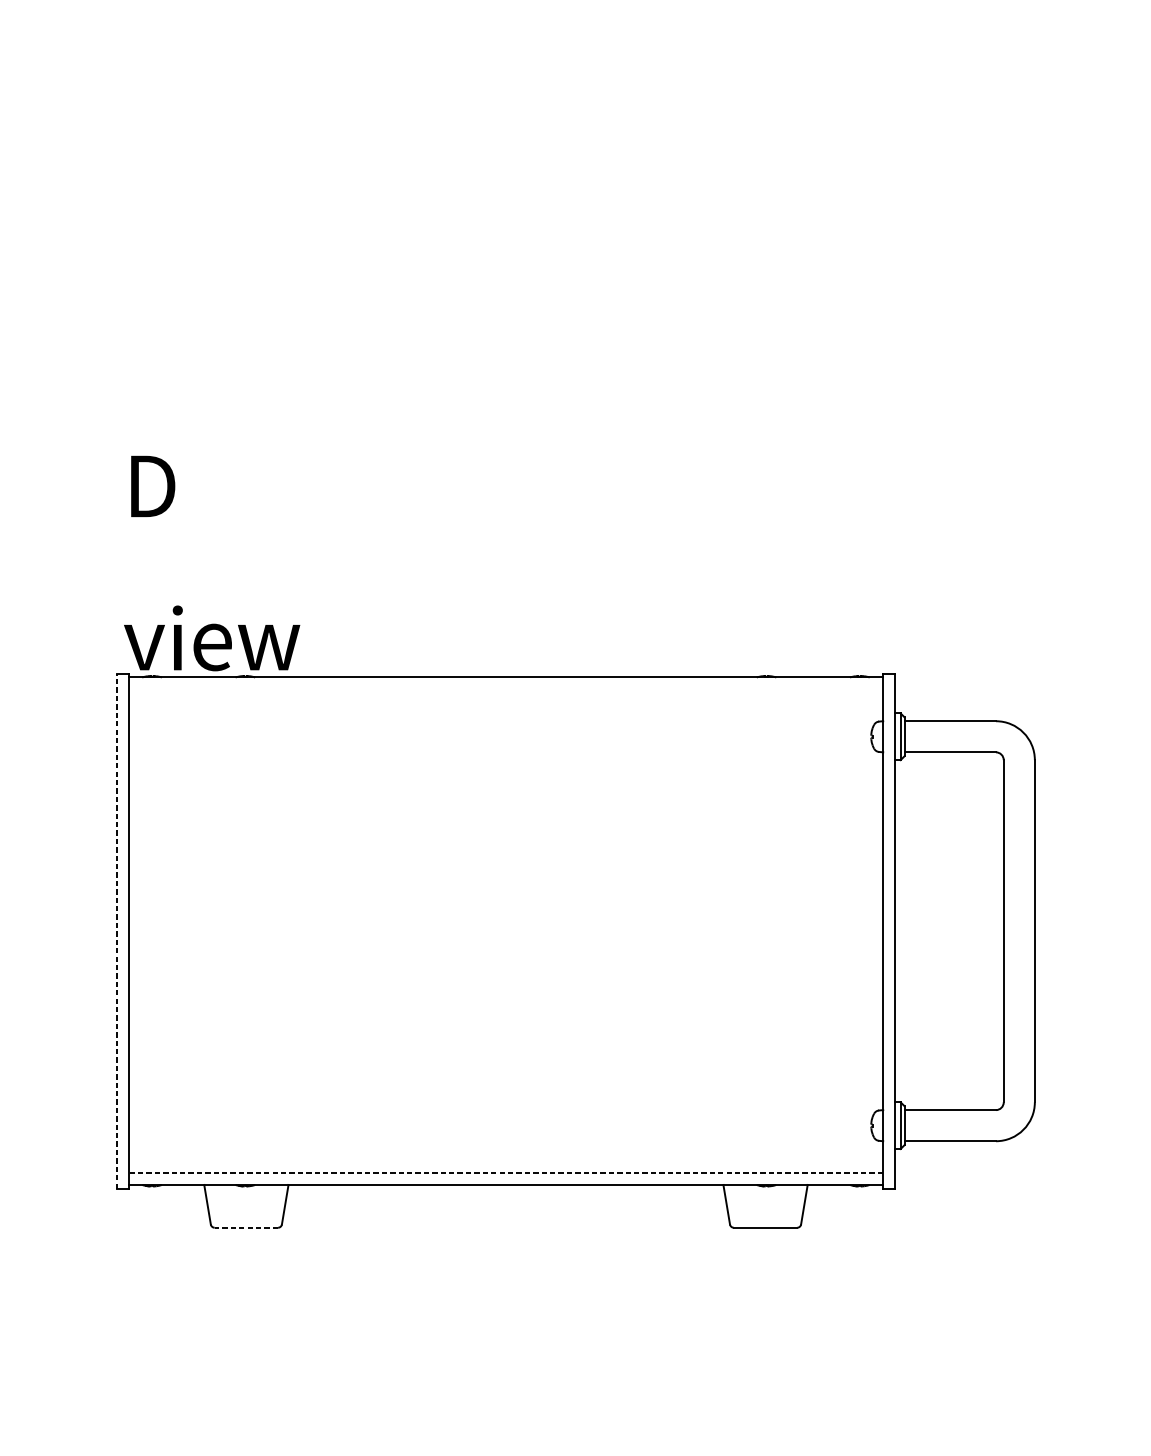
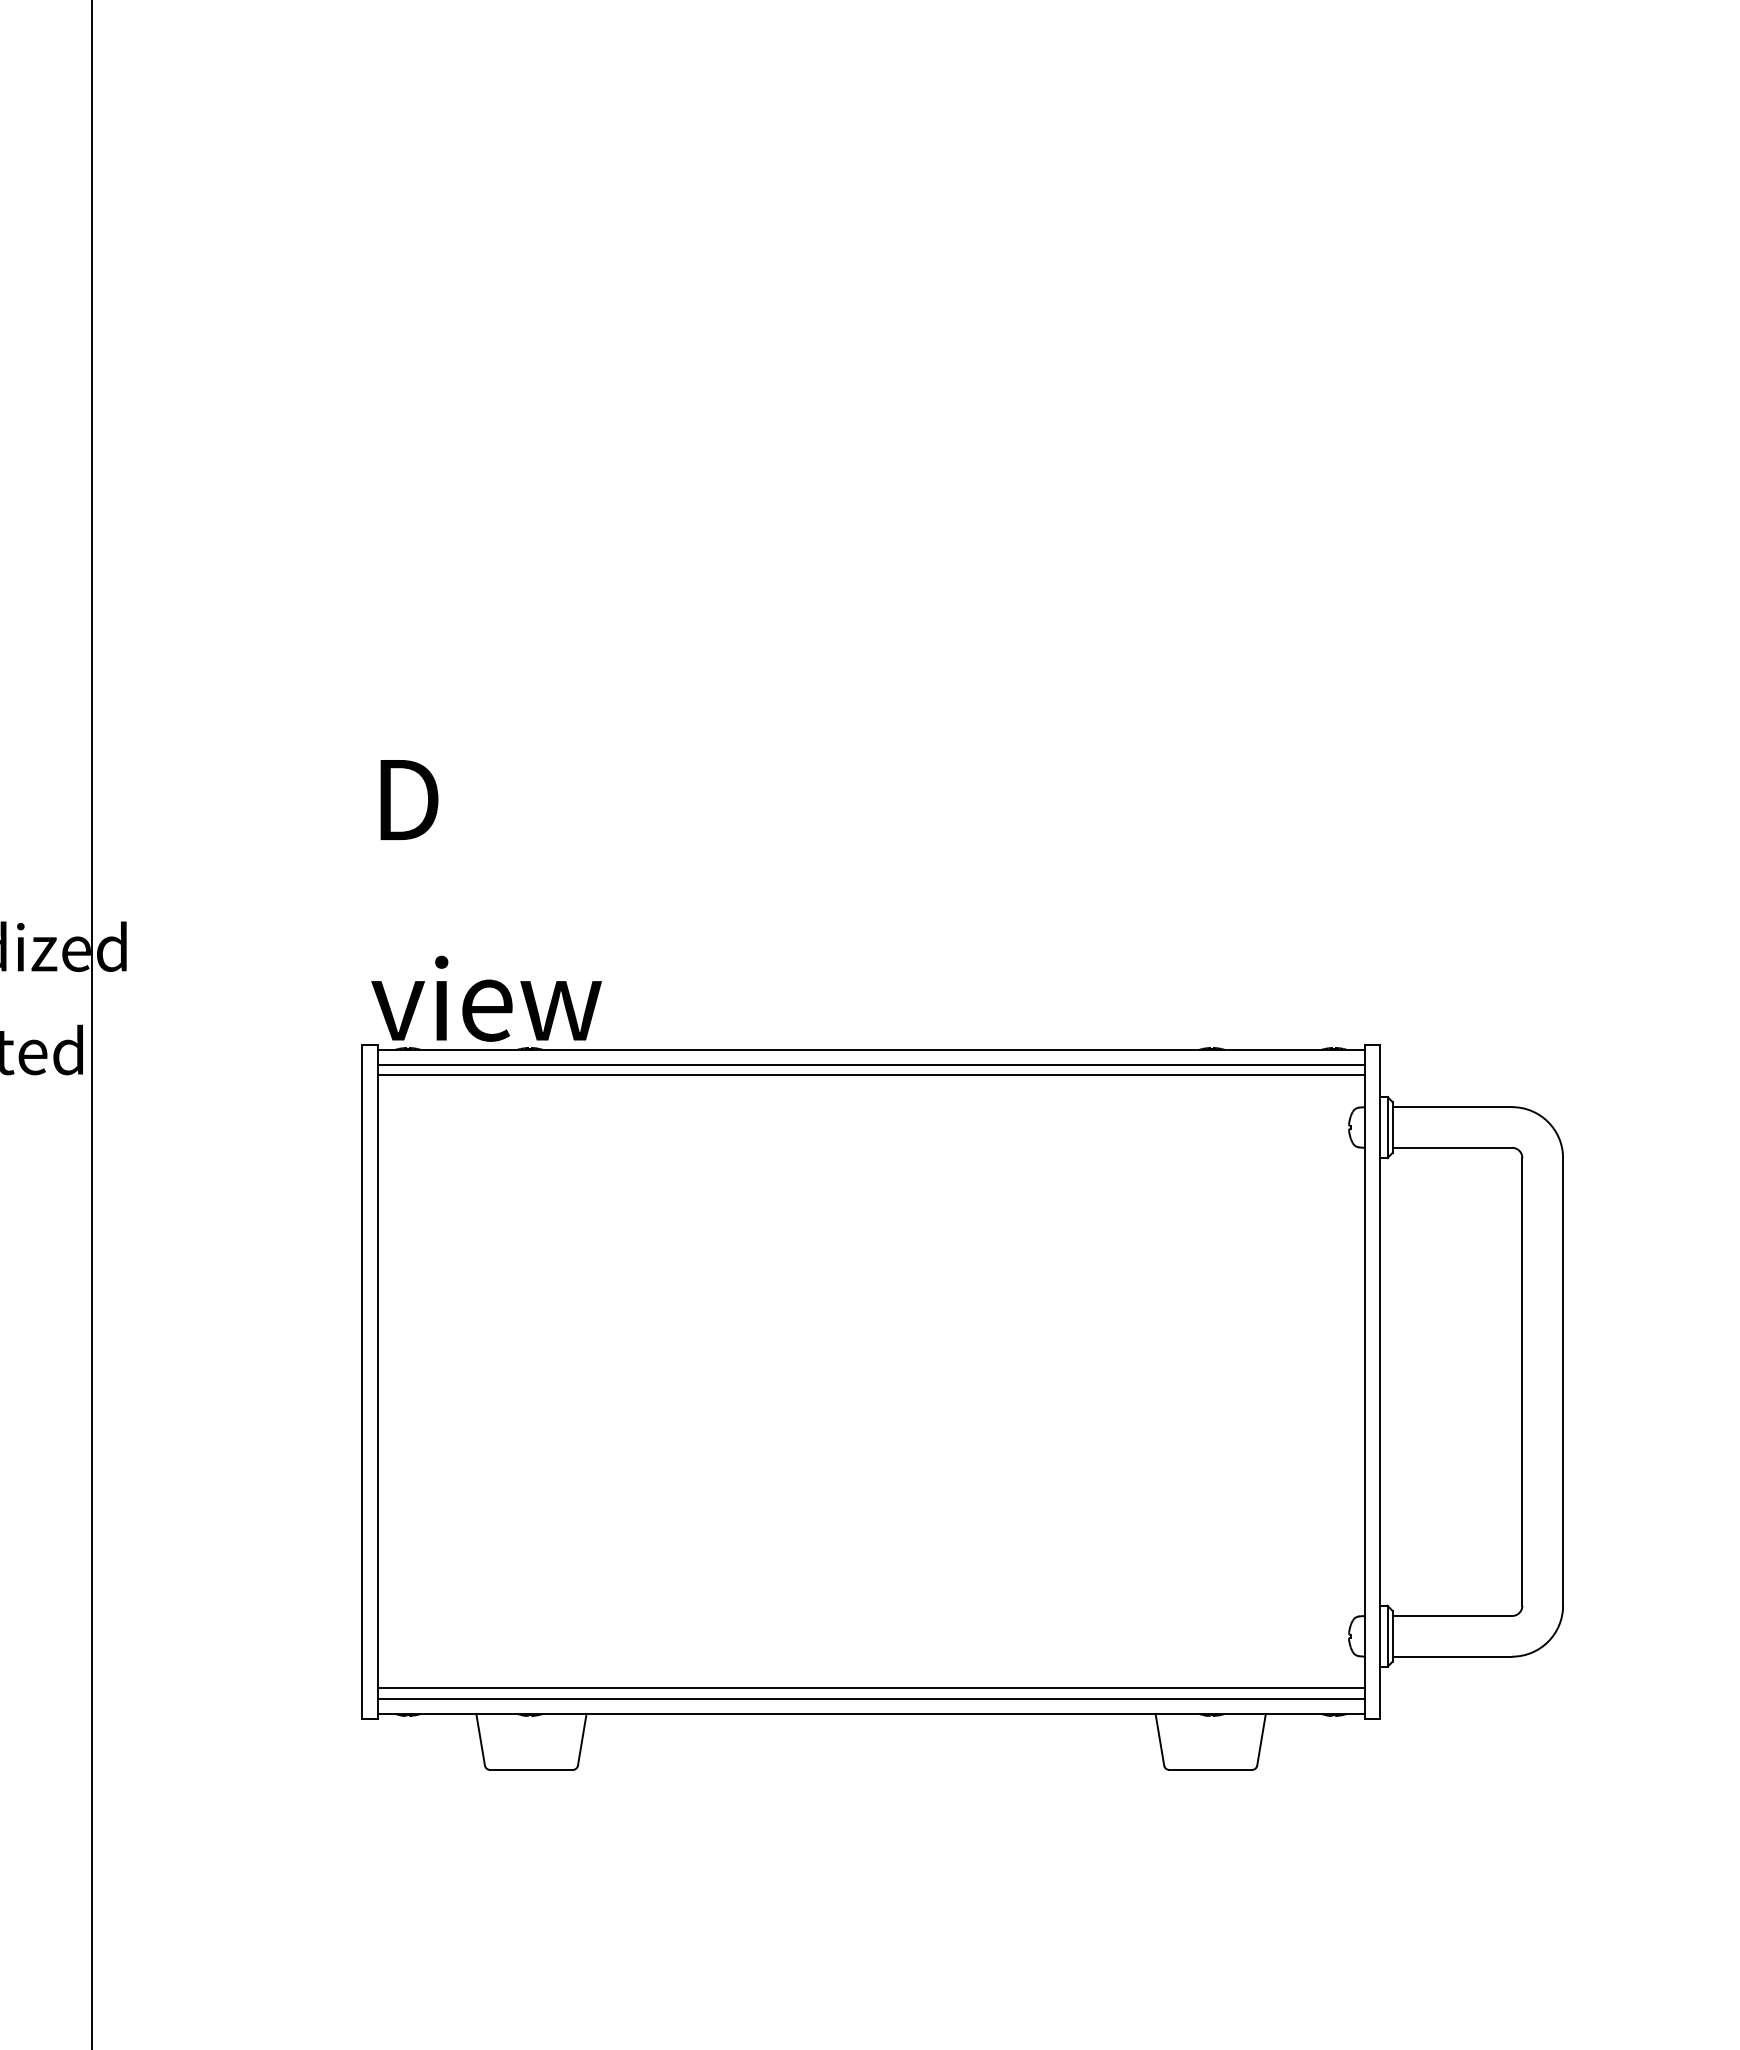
line: (505, 689) -> (870, 1065), added
line: (505, 697) -> (870, 1075), added
line: (117, 930) -> (362, 1381), dashed -> solid
line: (505, 1165) -> (870, 1688), added
line: (506, 1173) -> (871, 1698), dashed -> solid
line: (245, 1227) -> (530, 1769), dashed -> solid

